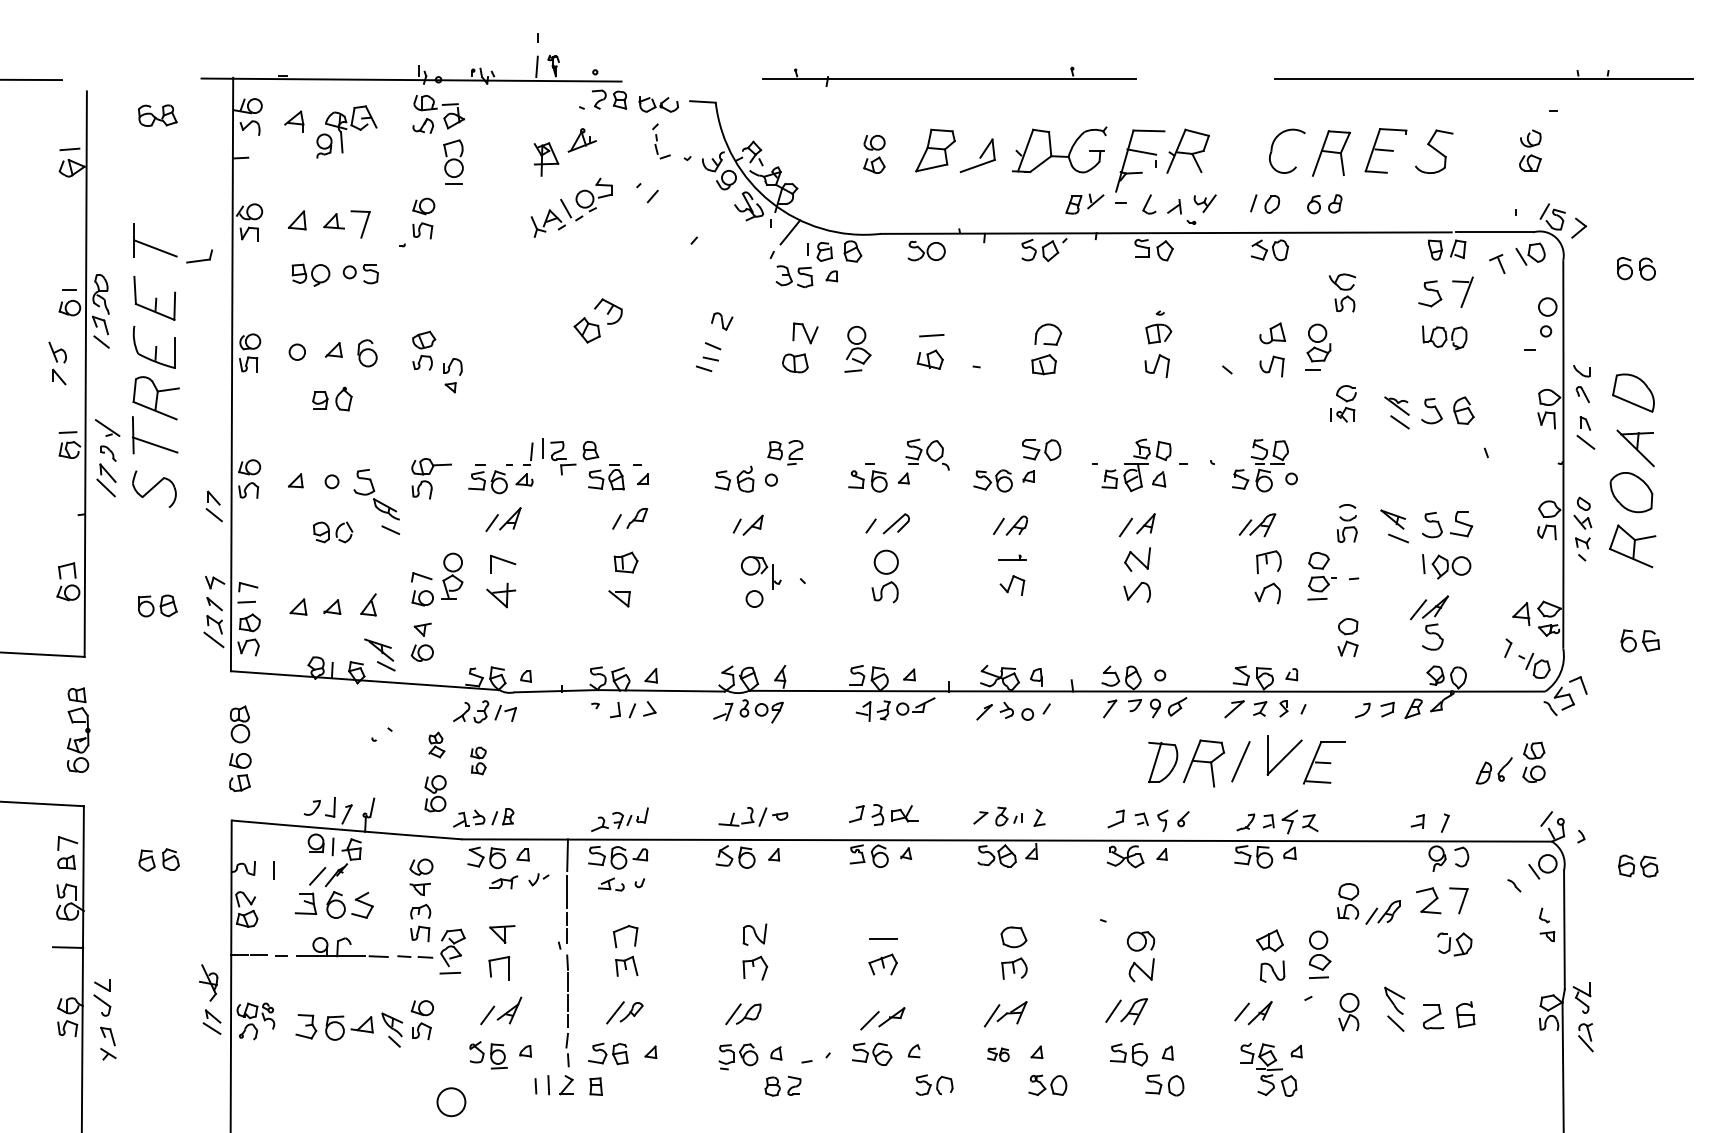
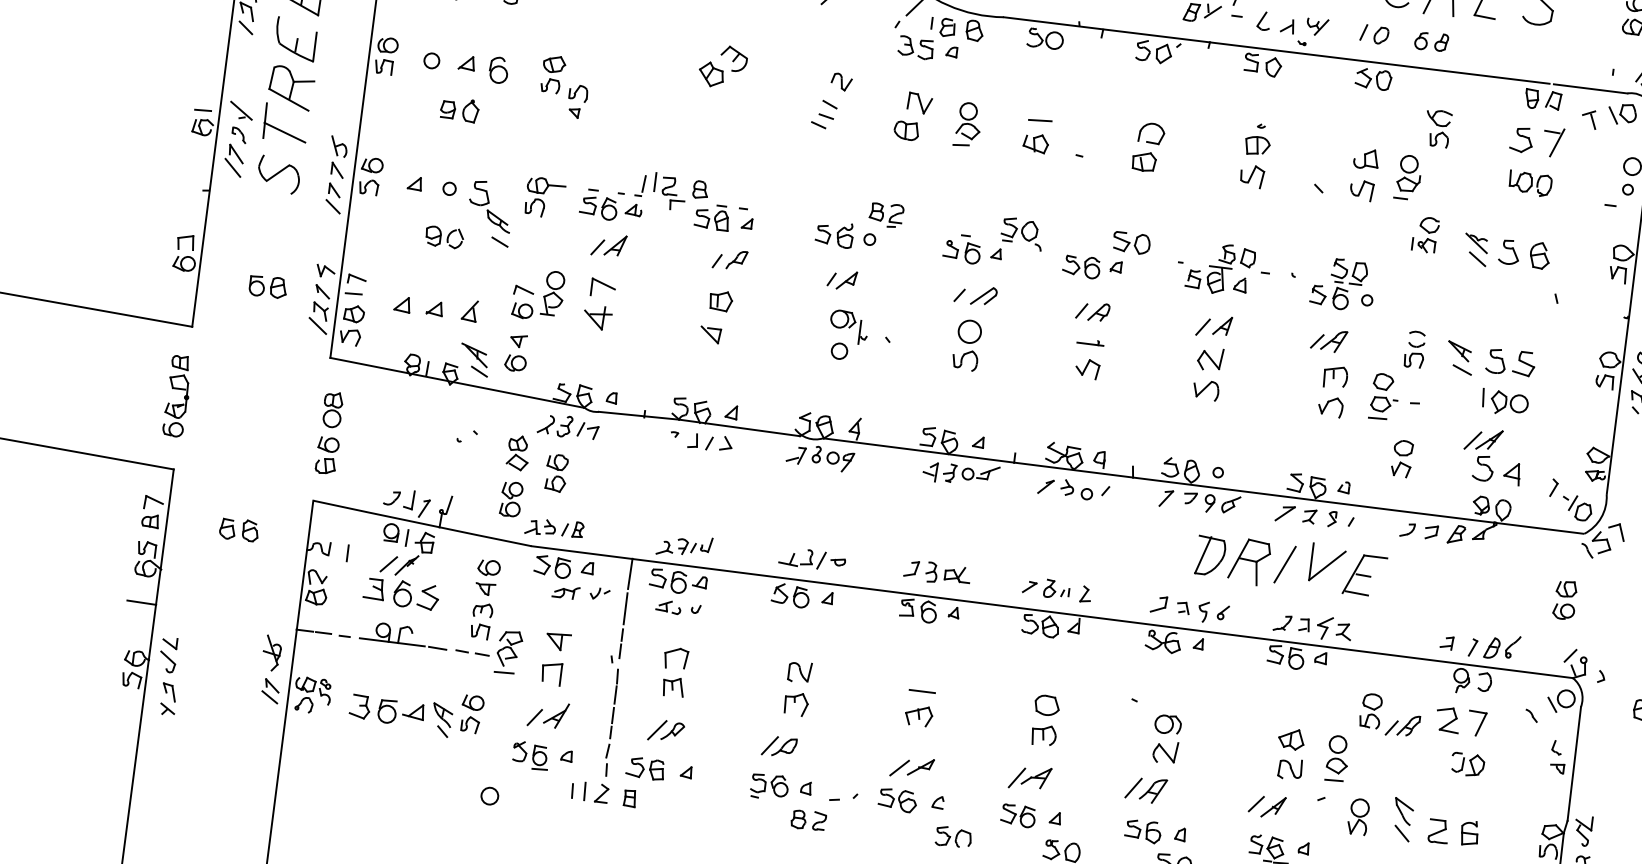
part: (57, 363) -> (337, 157), moved
part: (1521, 613) -> (1512, 473), moved
part: (436, 744) -> (518, 452), size x1.43
part: (478, 760) -> (556, 472), size x1.43
part: (1493, 770) -> (1501, 646), moved
part: (998, 1054) -> (1018, 815), size x1.67
circle: (451, 1101) -> (489, 795), size x0.62

